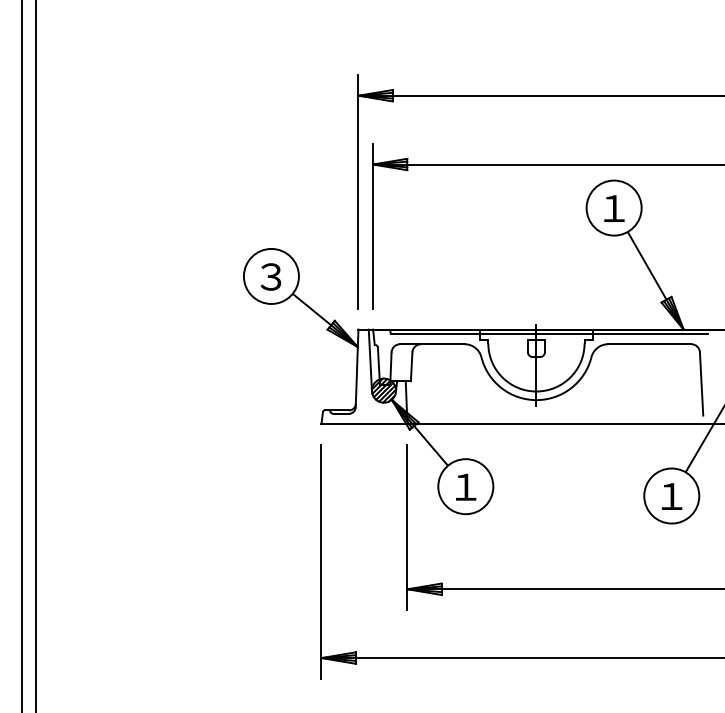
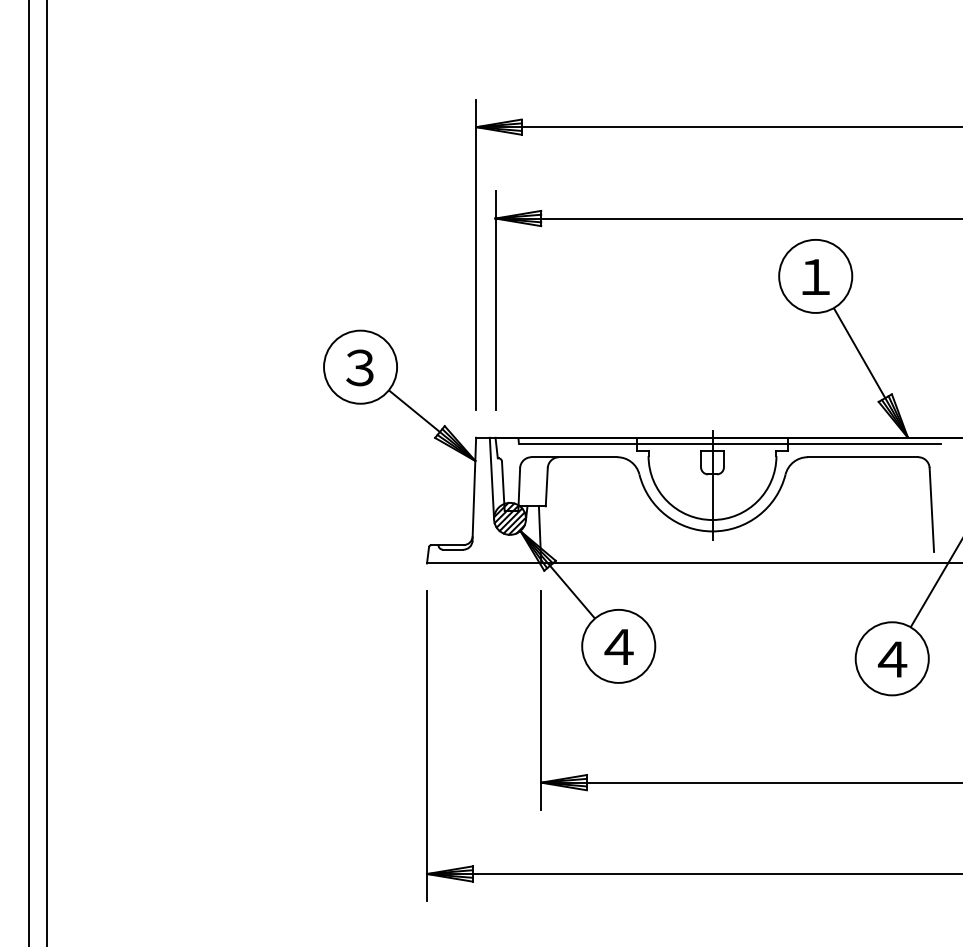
text: (466, 486) -> (619, 646), １ -> ４
text: (672, 496) -> (893, 659), １ -> ４

